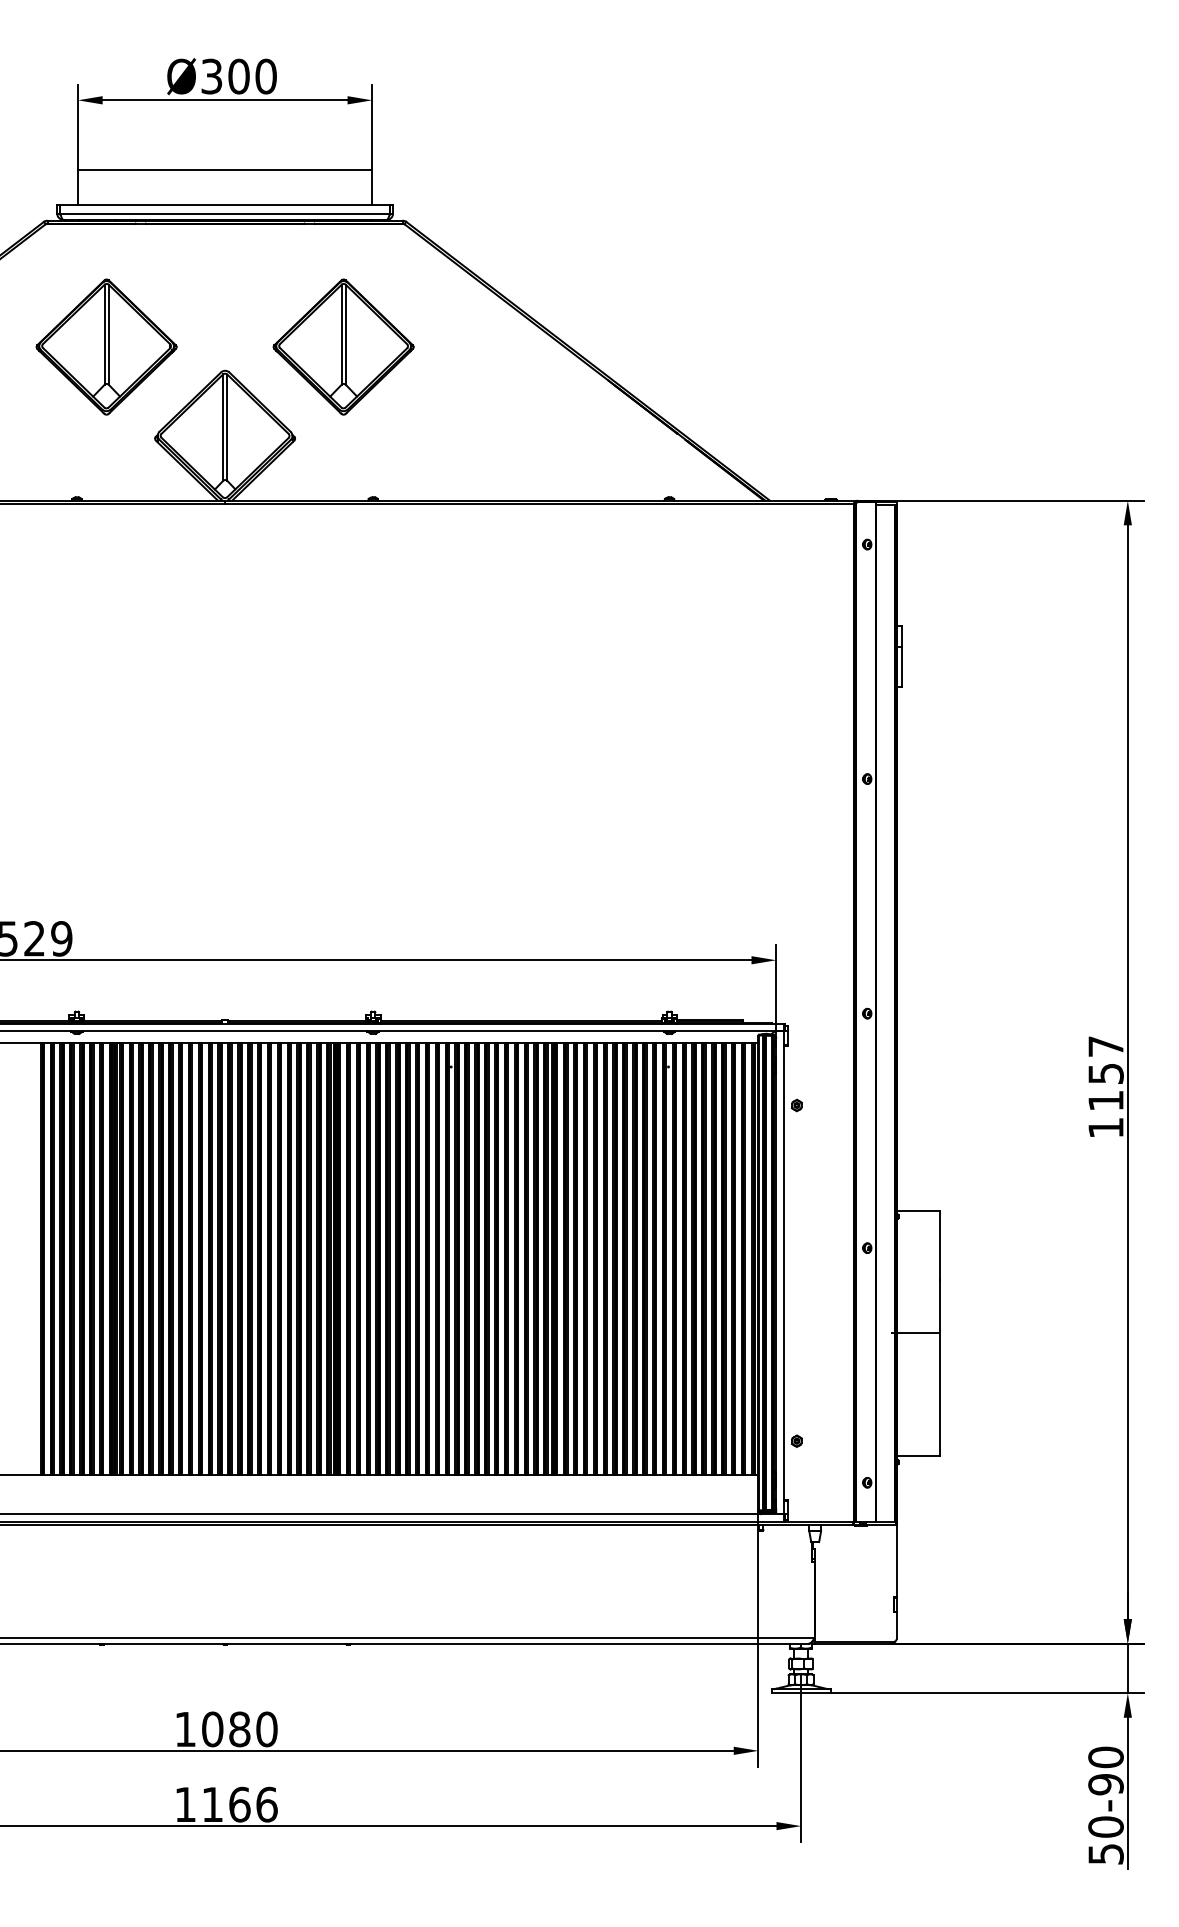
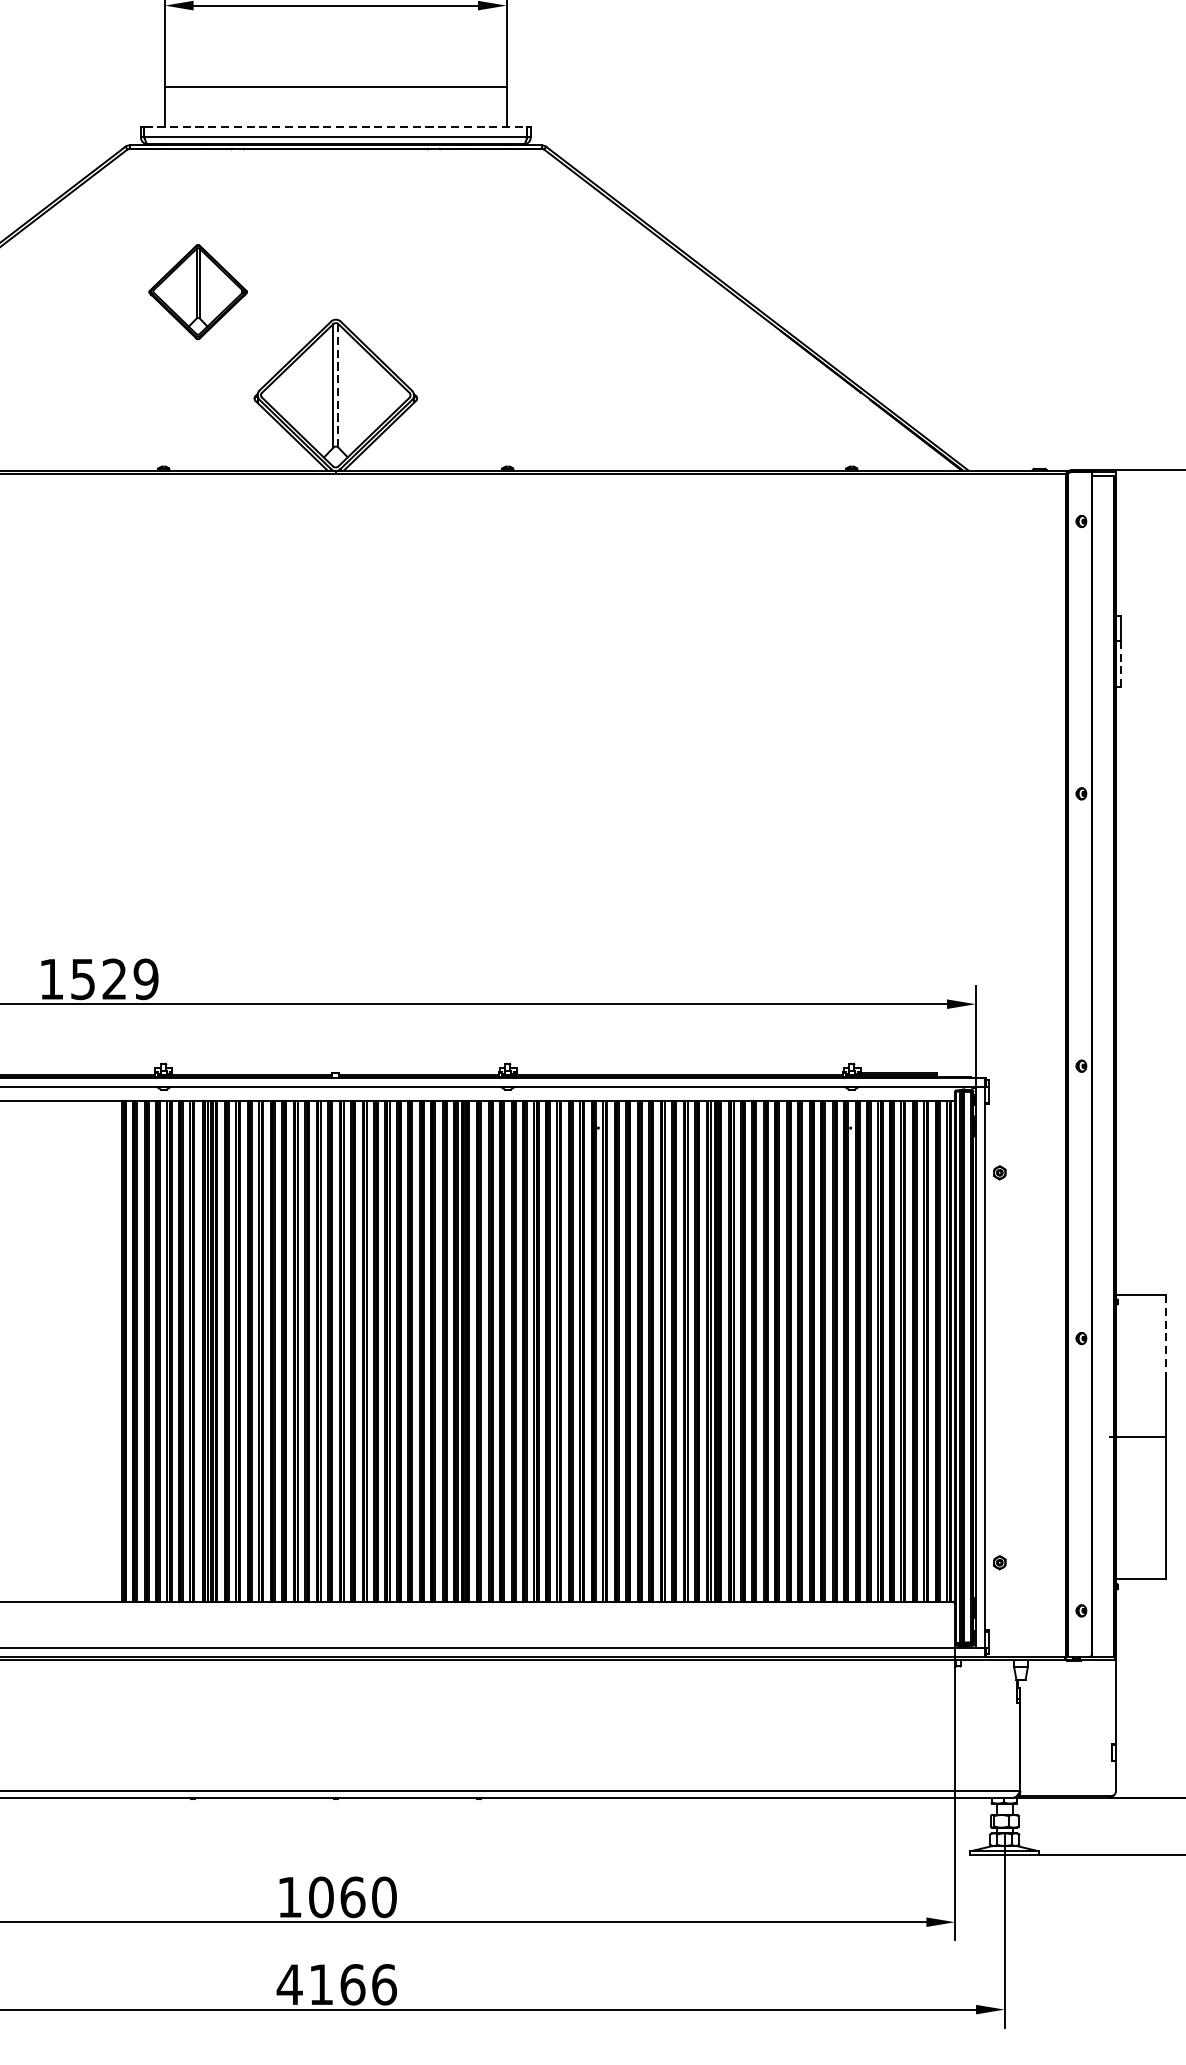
line: (225, 204) -> (336, 126), solid -> dashed
part: (106, 346) -> (198, 291), size x0.6
part: (343, 346) -> (473, 291), removed
line: (227, 428) -> (338, 386), solid -> dashed
line: (901, 667) -> (1121, 664), solid -> dashed
line: (940, 1245) -> (1166, 1335), solid -> dashed
text: (239, 1729) -> (352, 1897), 1080 -> 1060
text: (185, 1804) -> (289, 1984), 1166 -> 4166

